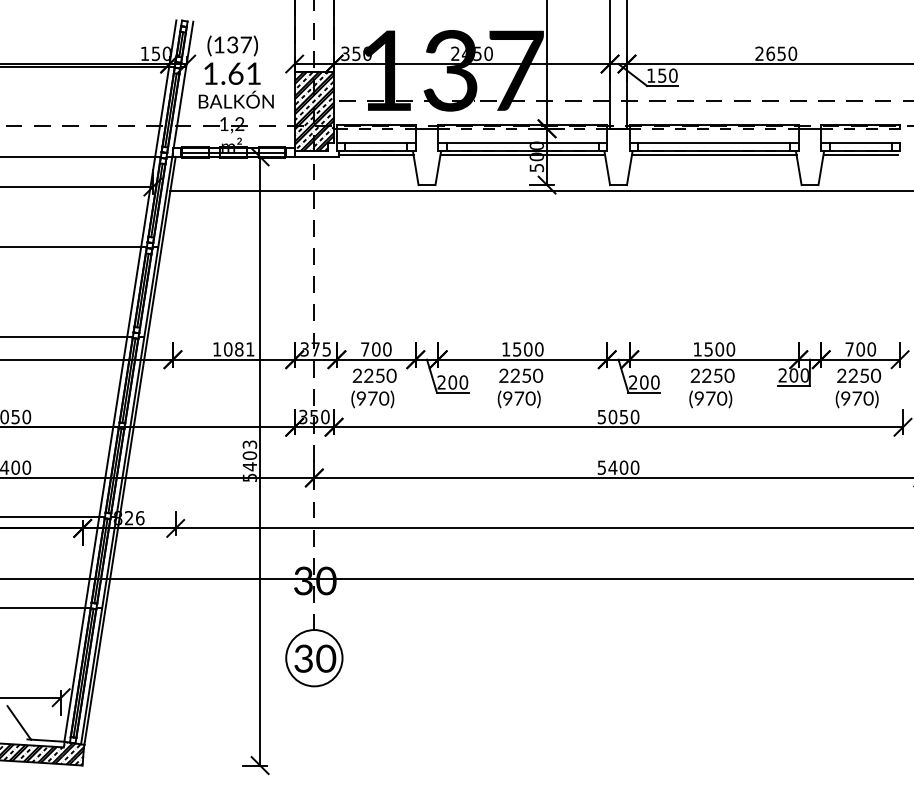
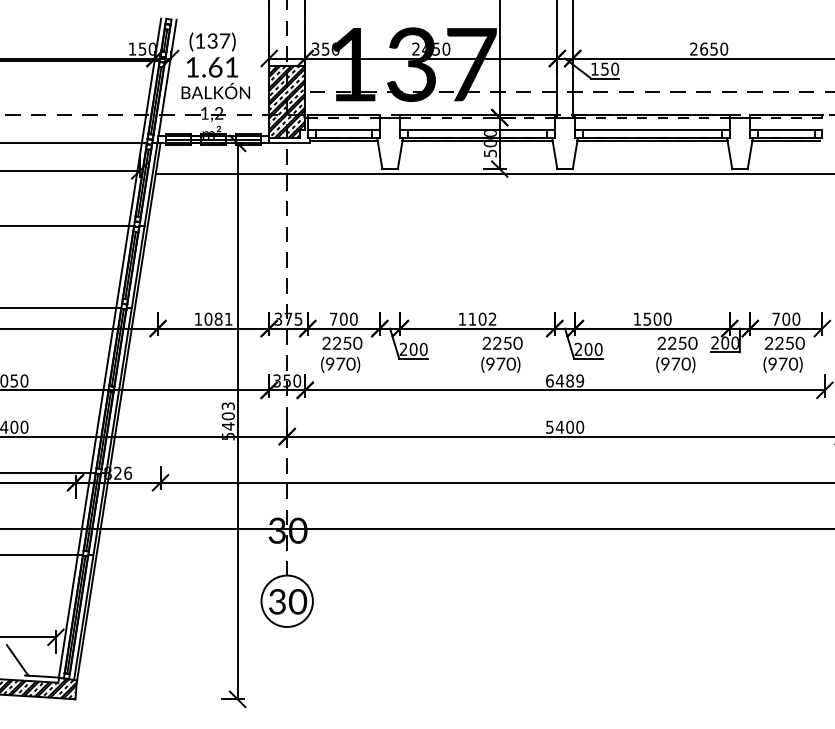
text: (528, 349) -> (482, 319), 1500 -> 1102
text: (520, 388) -> (501, 354), moved
text: (711, 388) -> (676, 354), moved
text: (618, 416) -> (565, 380), 5050 -> 6489

